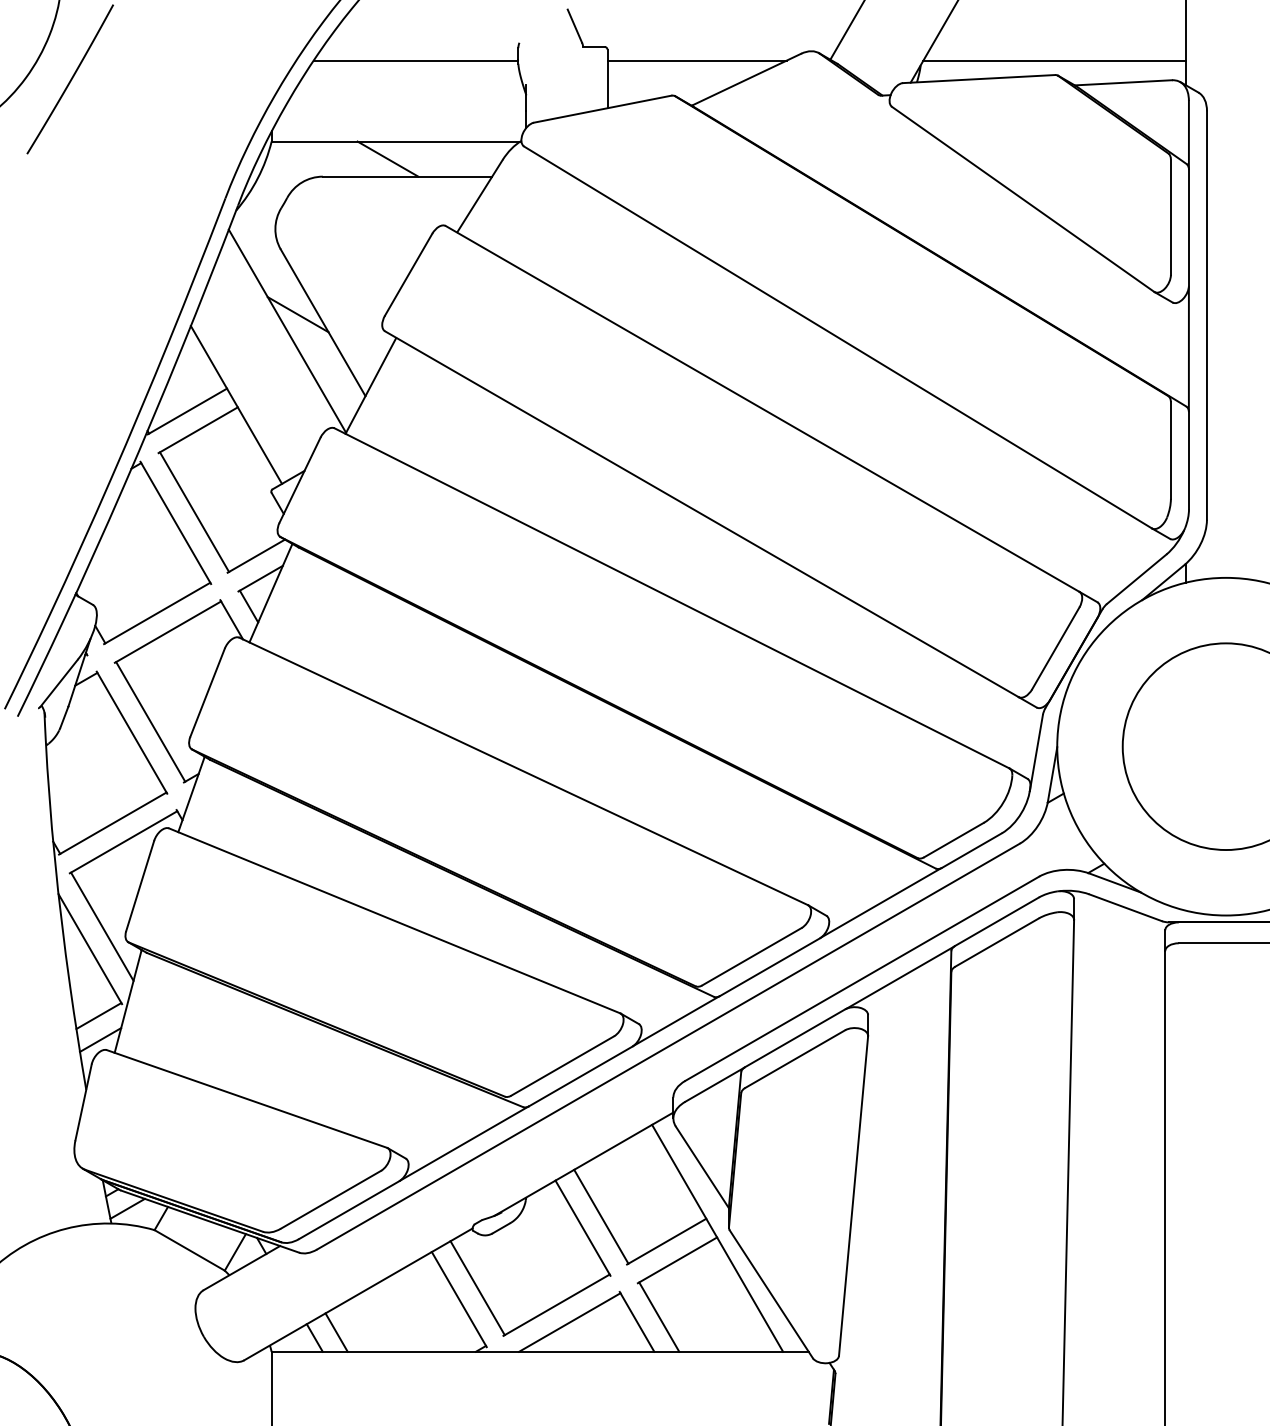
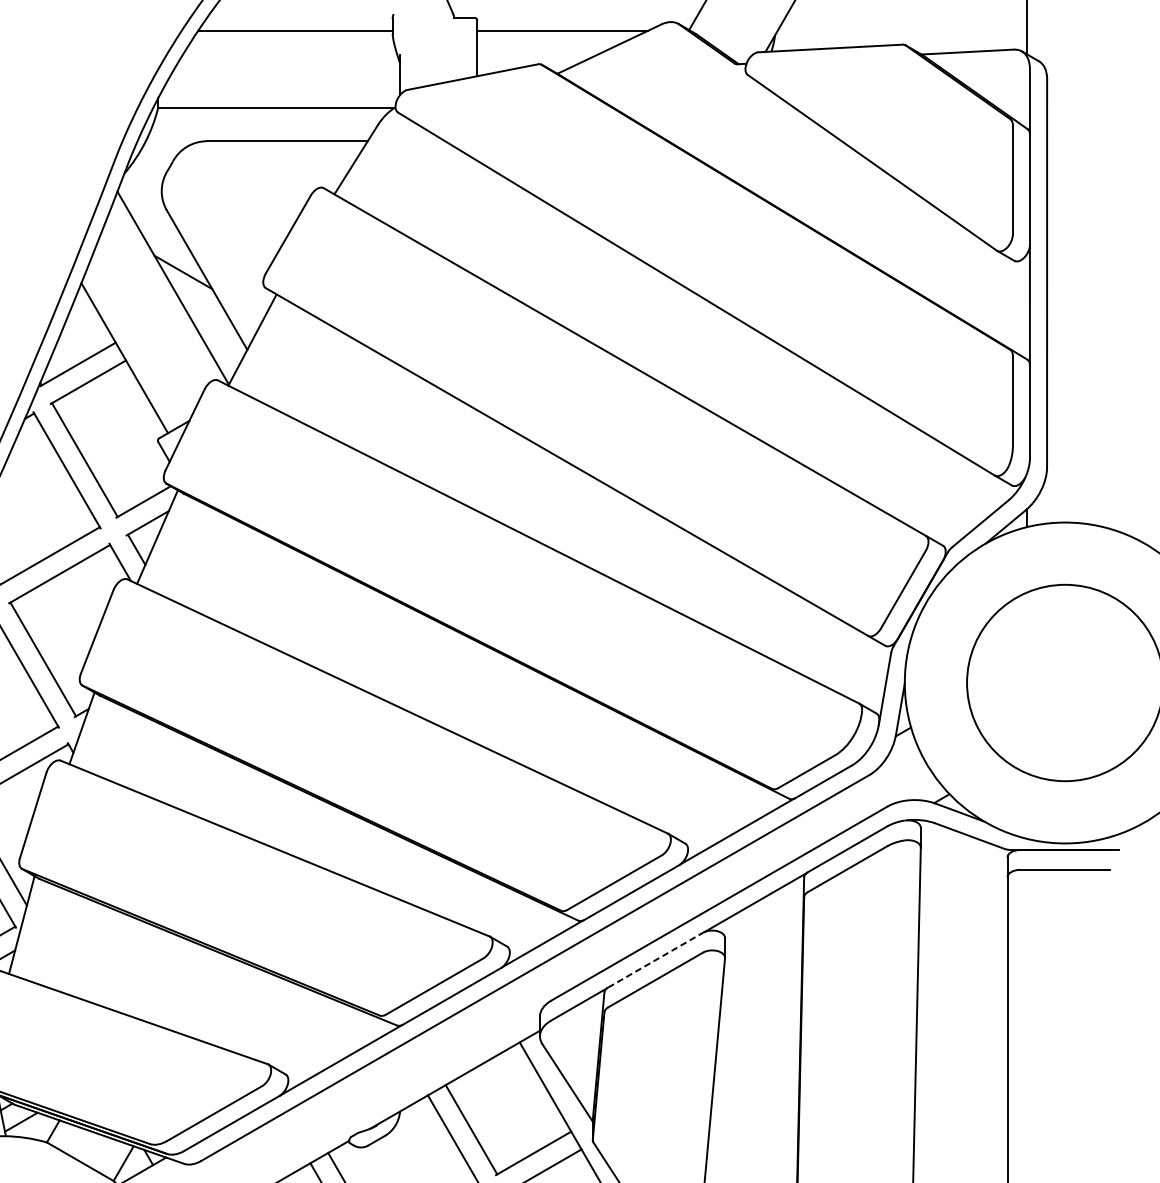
line: (1054, 60) -> (902, 30), removed
line: (387, 158) -> (268, 123), removed
line: (795, 1038) -> (656, 960), solid -> dashed

